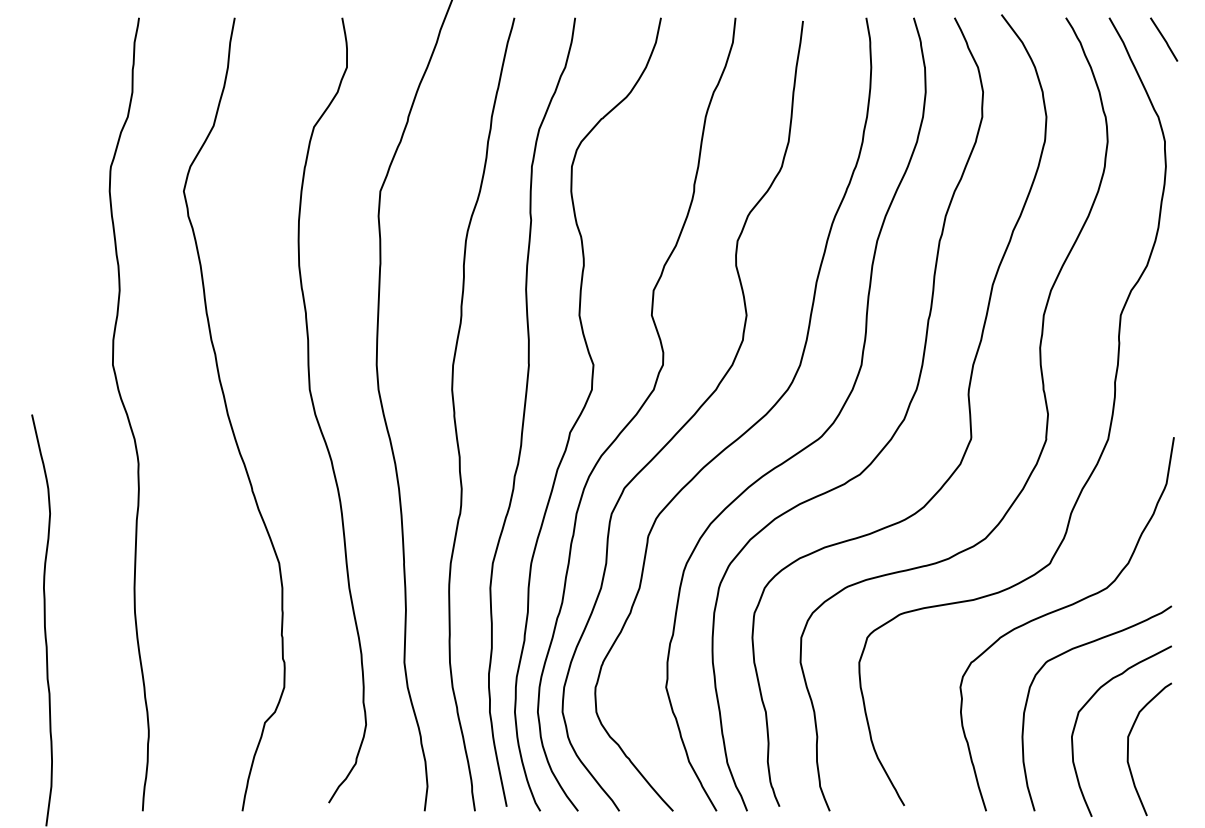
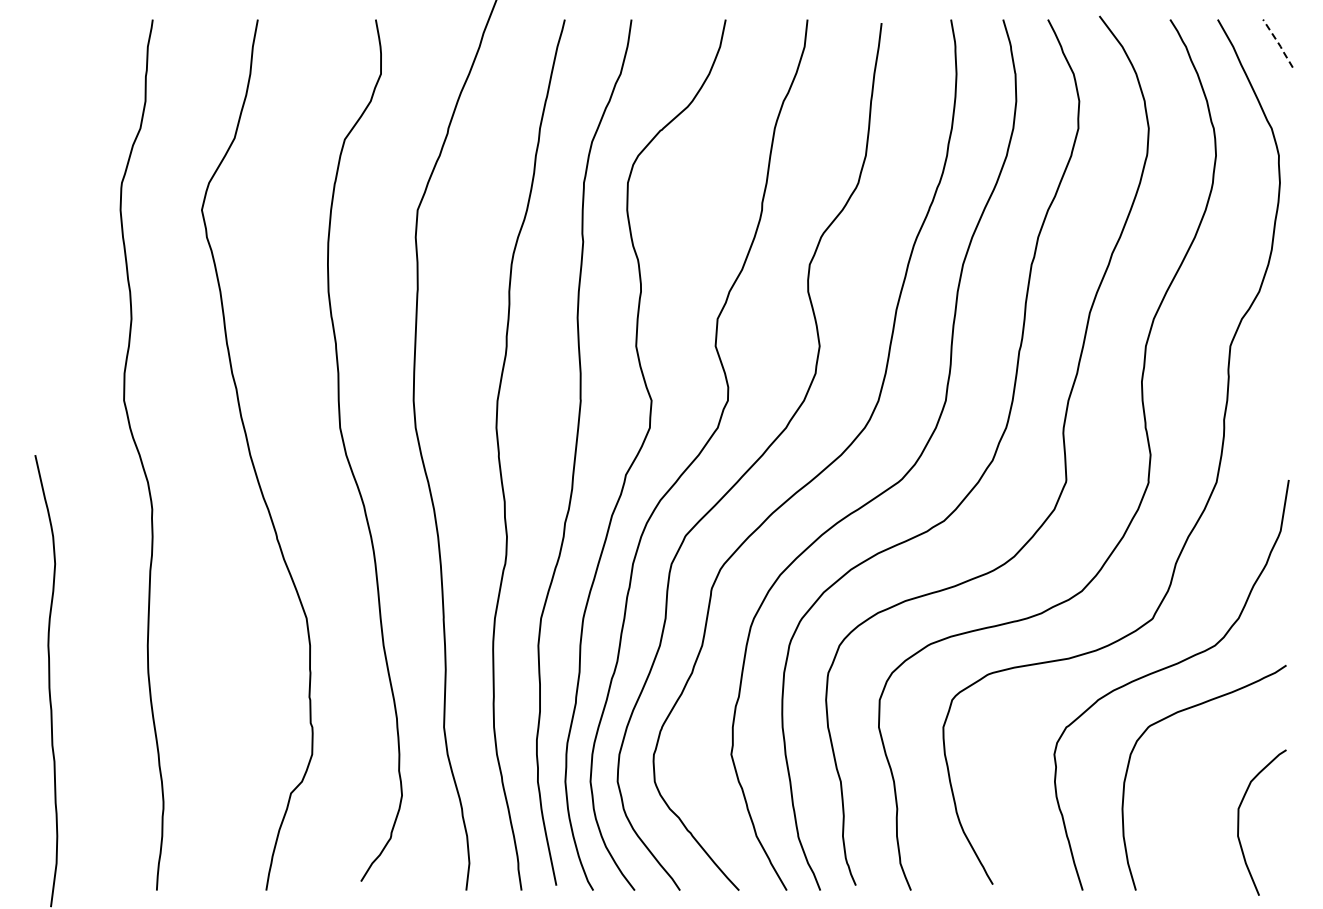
line: (1165, 40) -> (1279, 44), solid -> dashed
curve: (1090, 700) -> (1197, 768), removed

